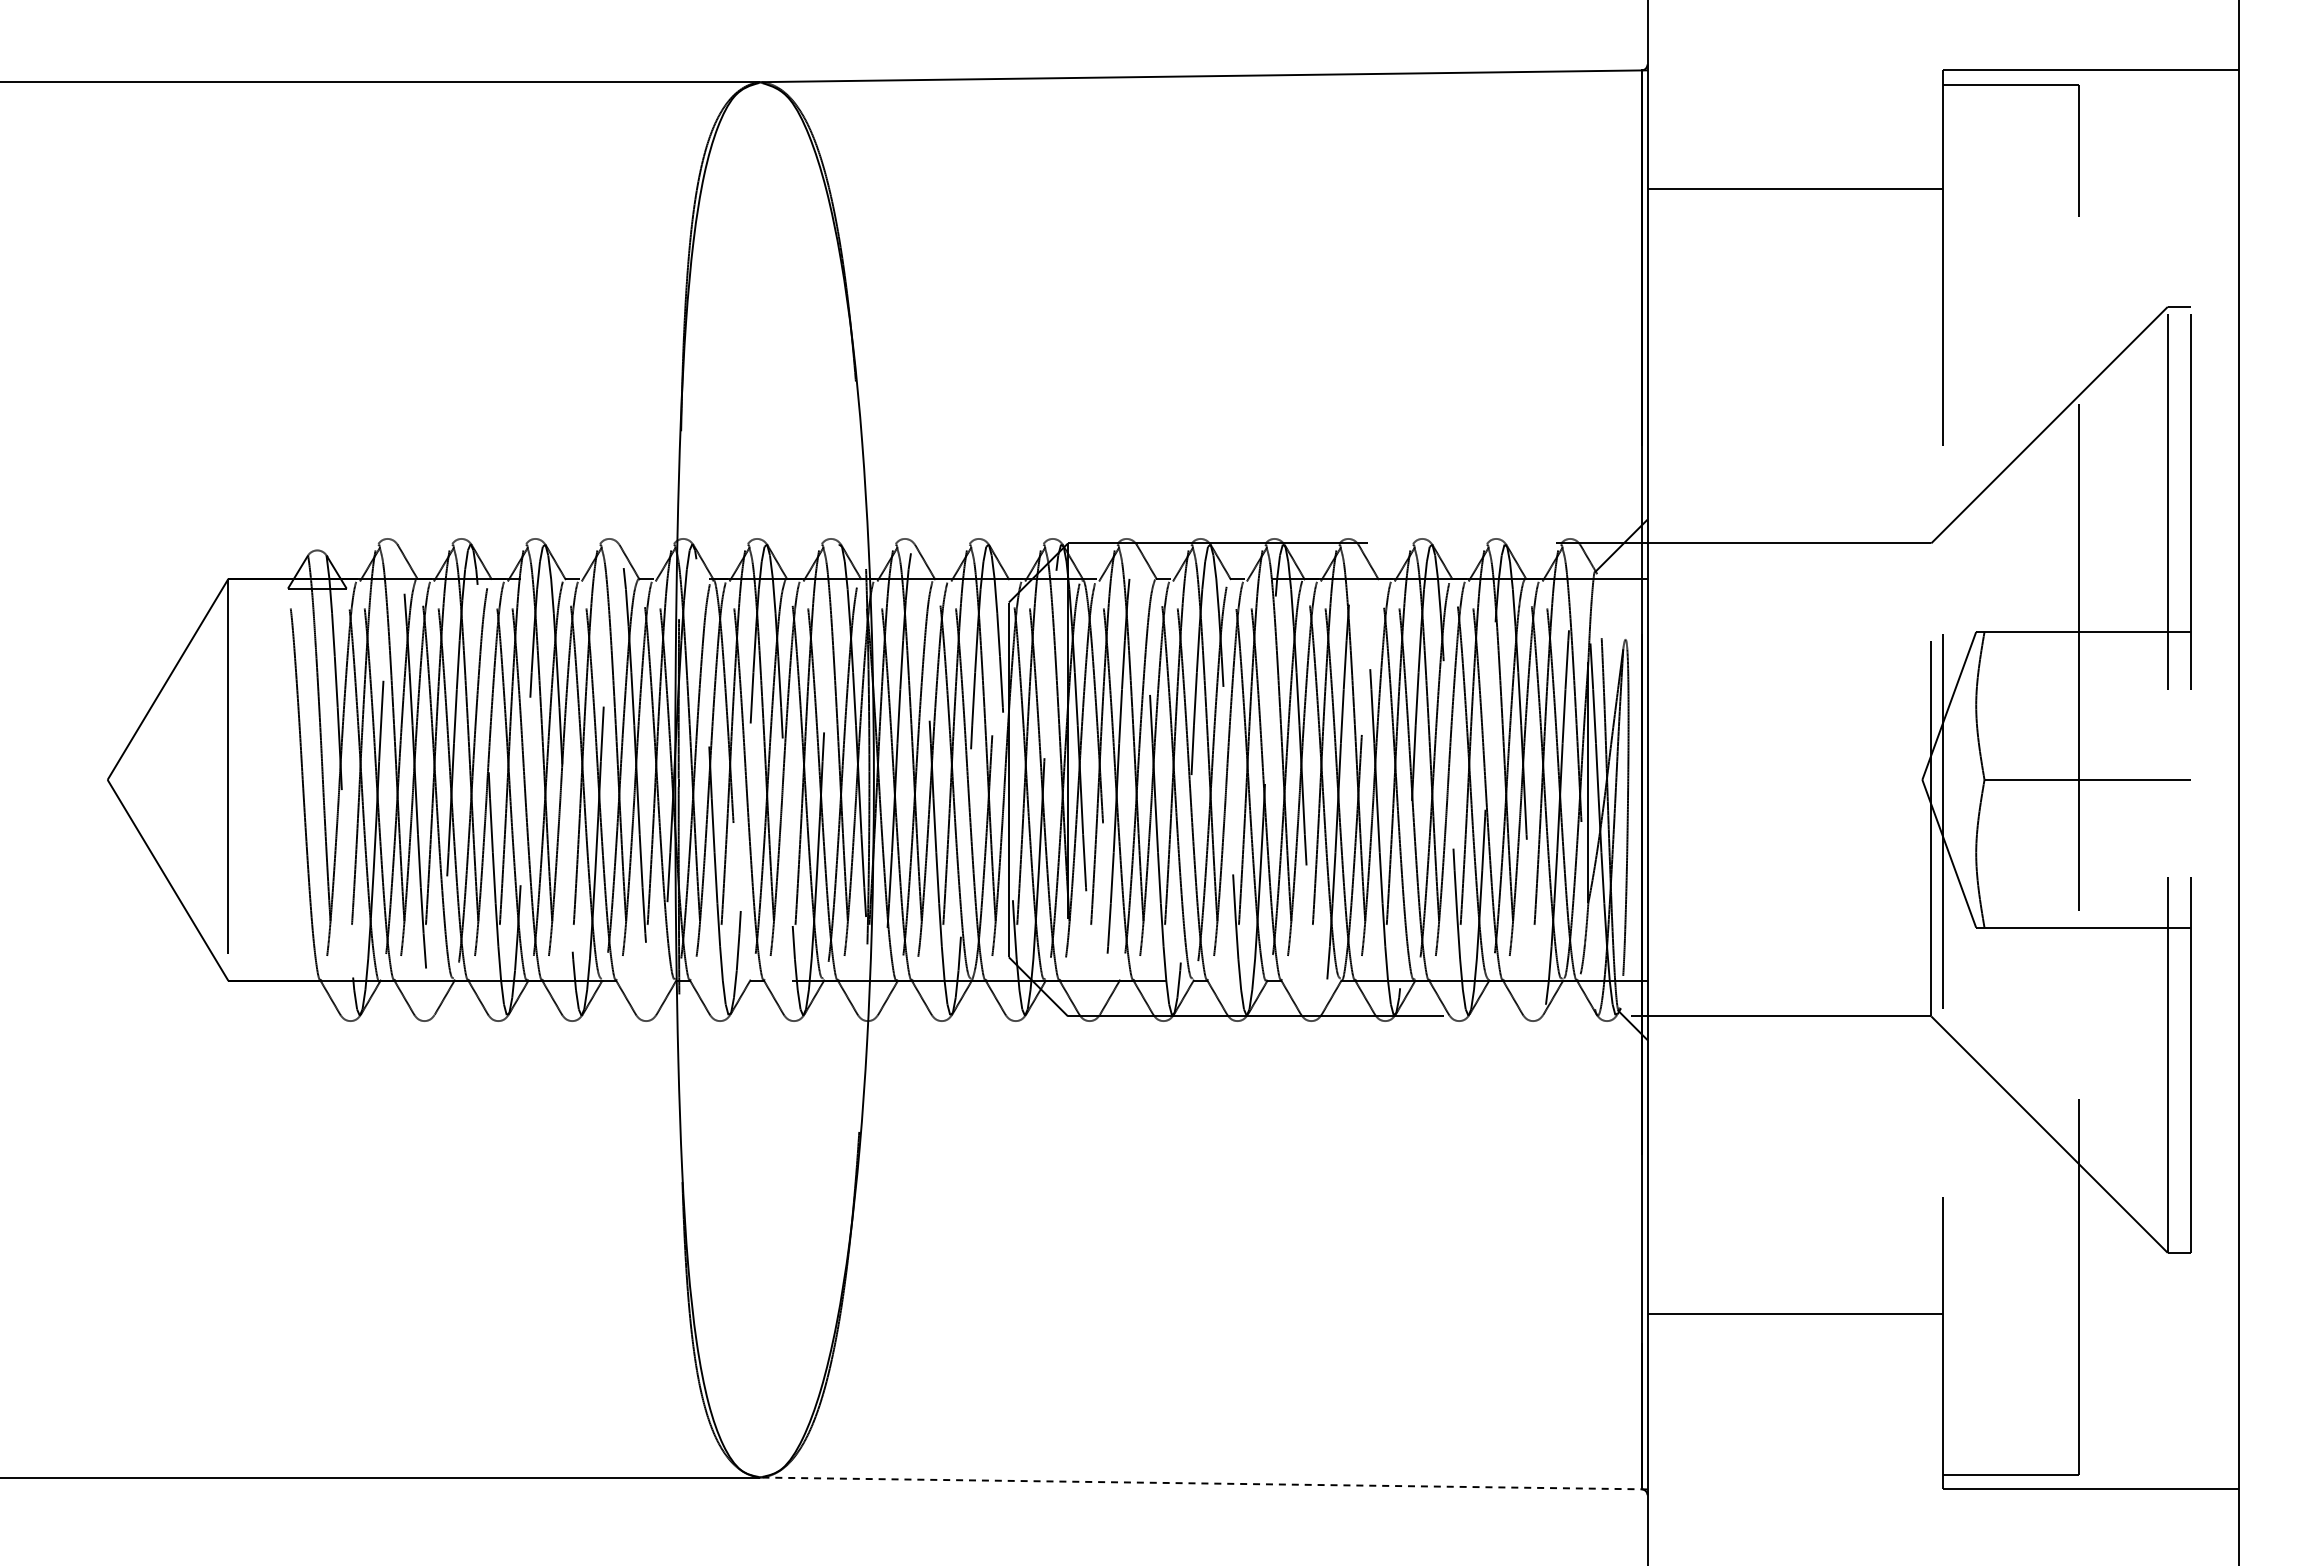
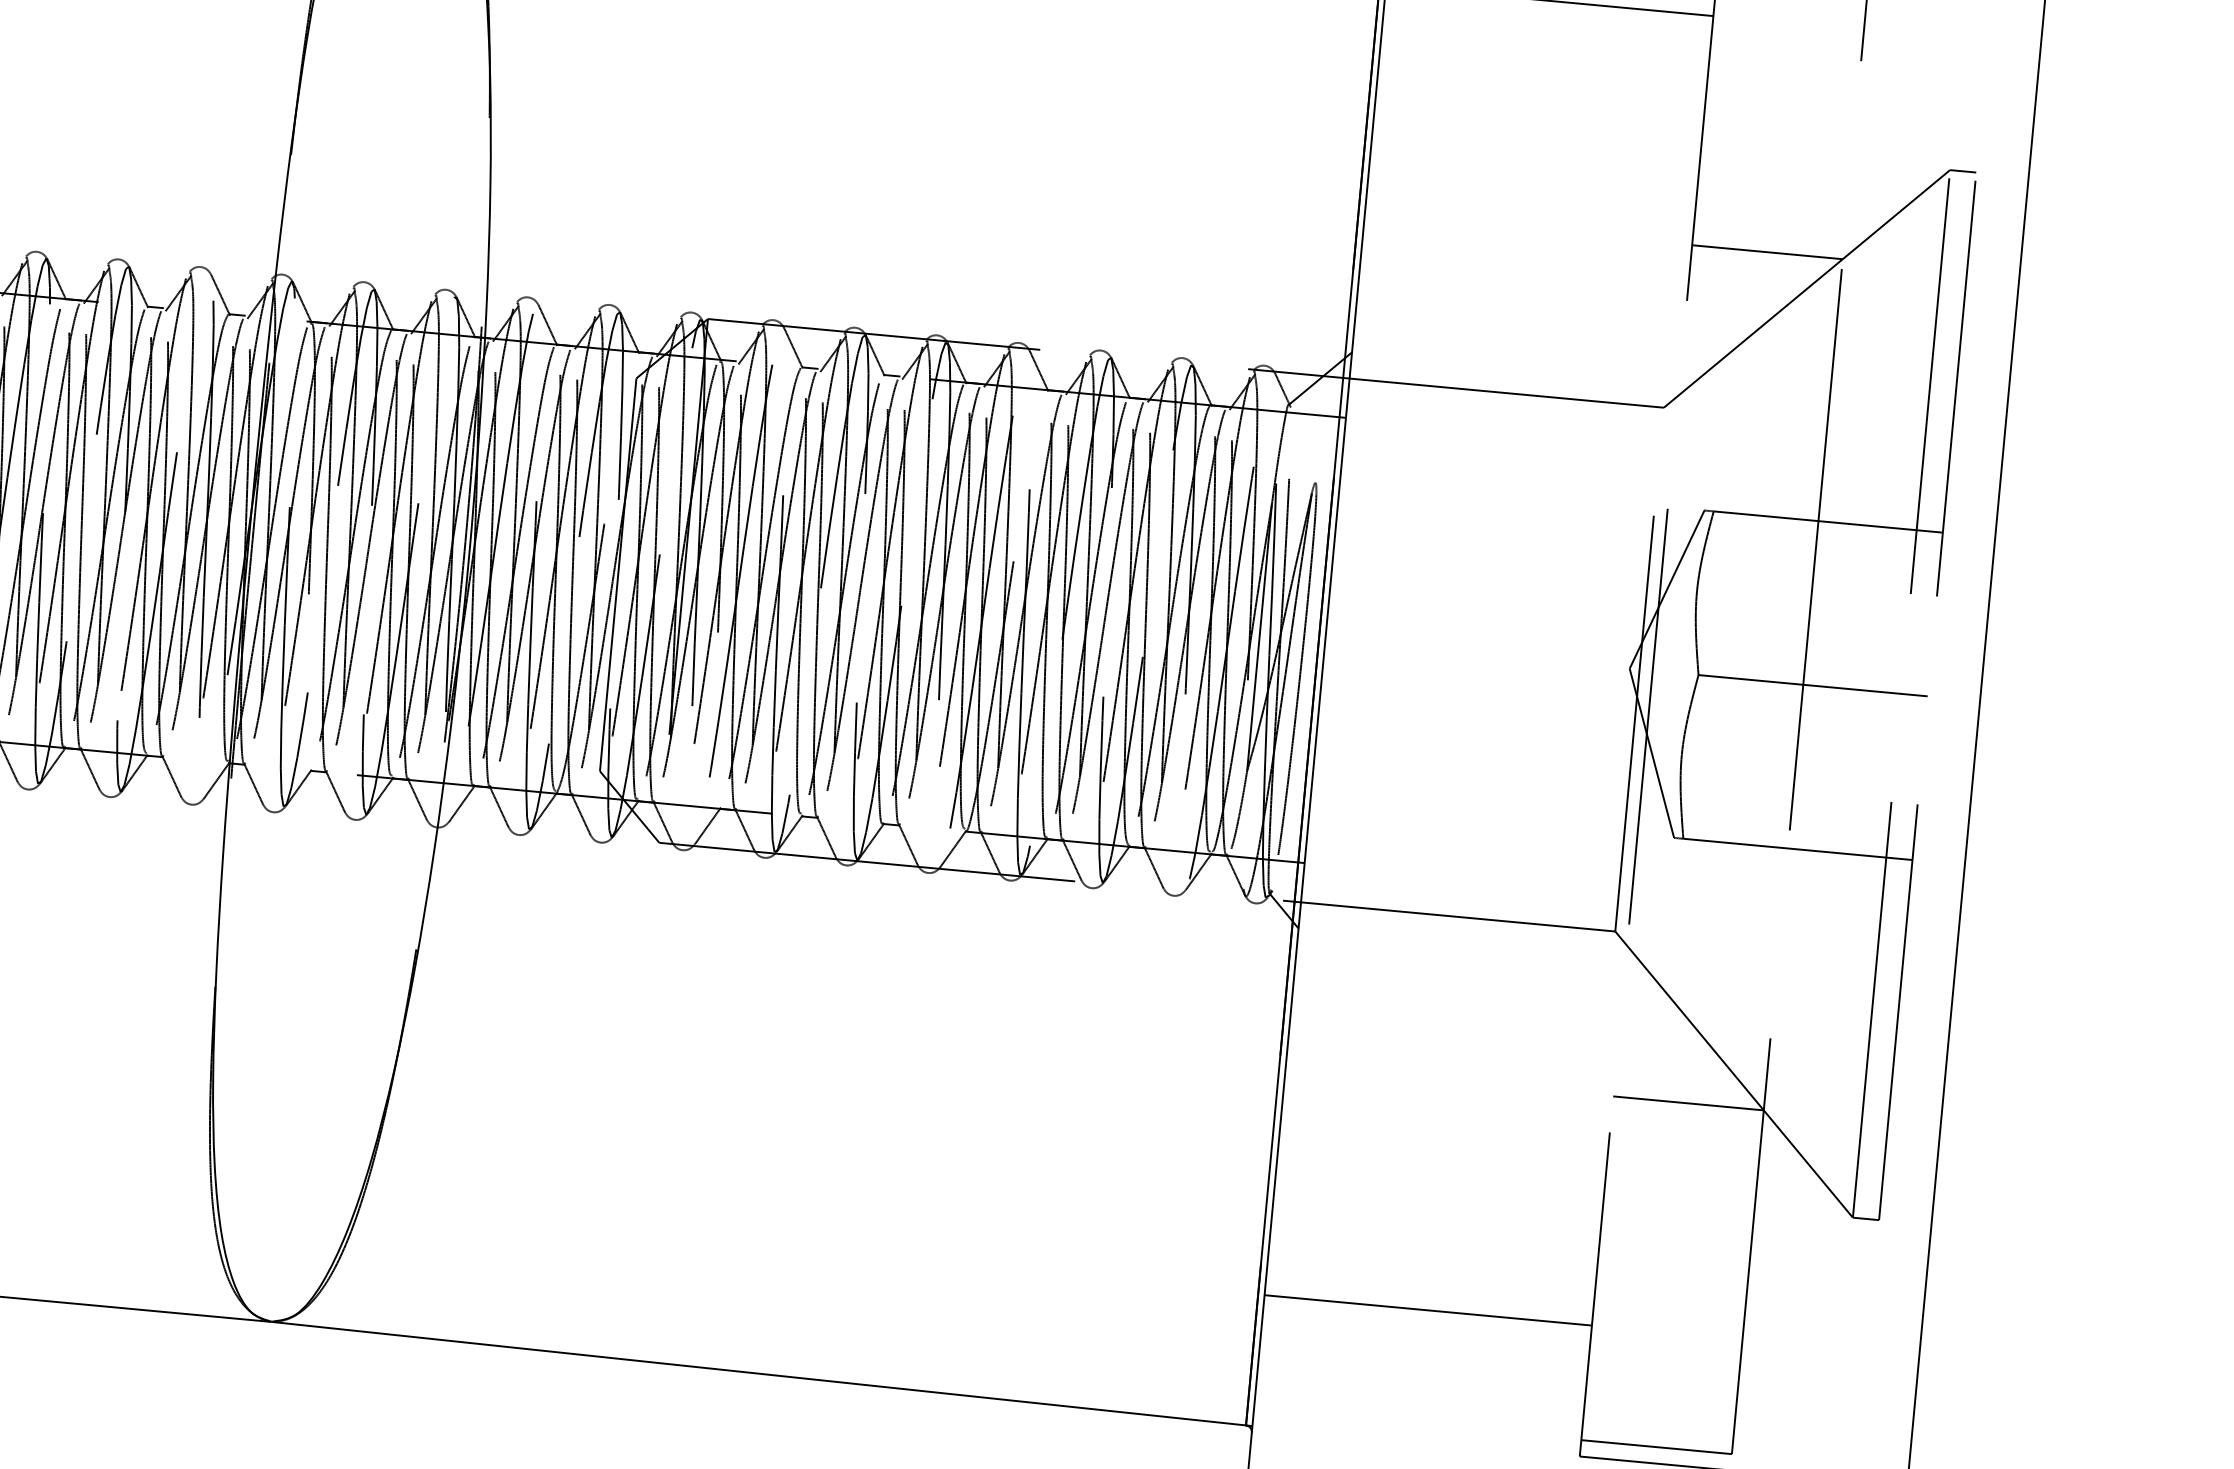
line: (2011, 395) -> (1767, 252), added
line: (2011, 1164) -> (1688, 1103), added
line: (1795, 1314) -> (1428, 1310), moved
line: (1202, 1483) -> (760, 1373), dashed -> solid

